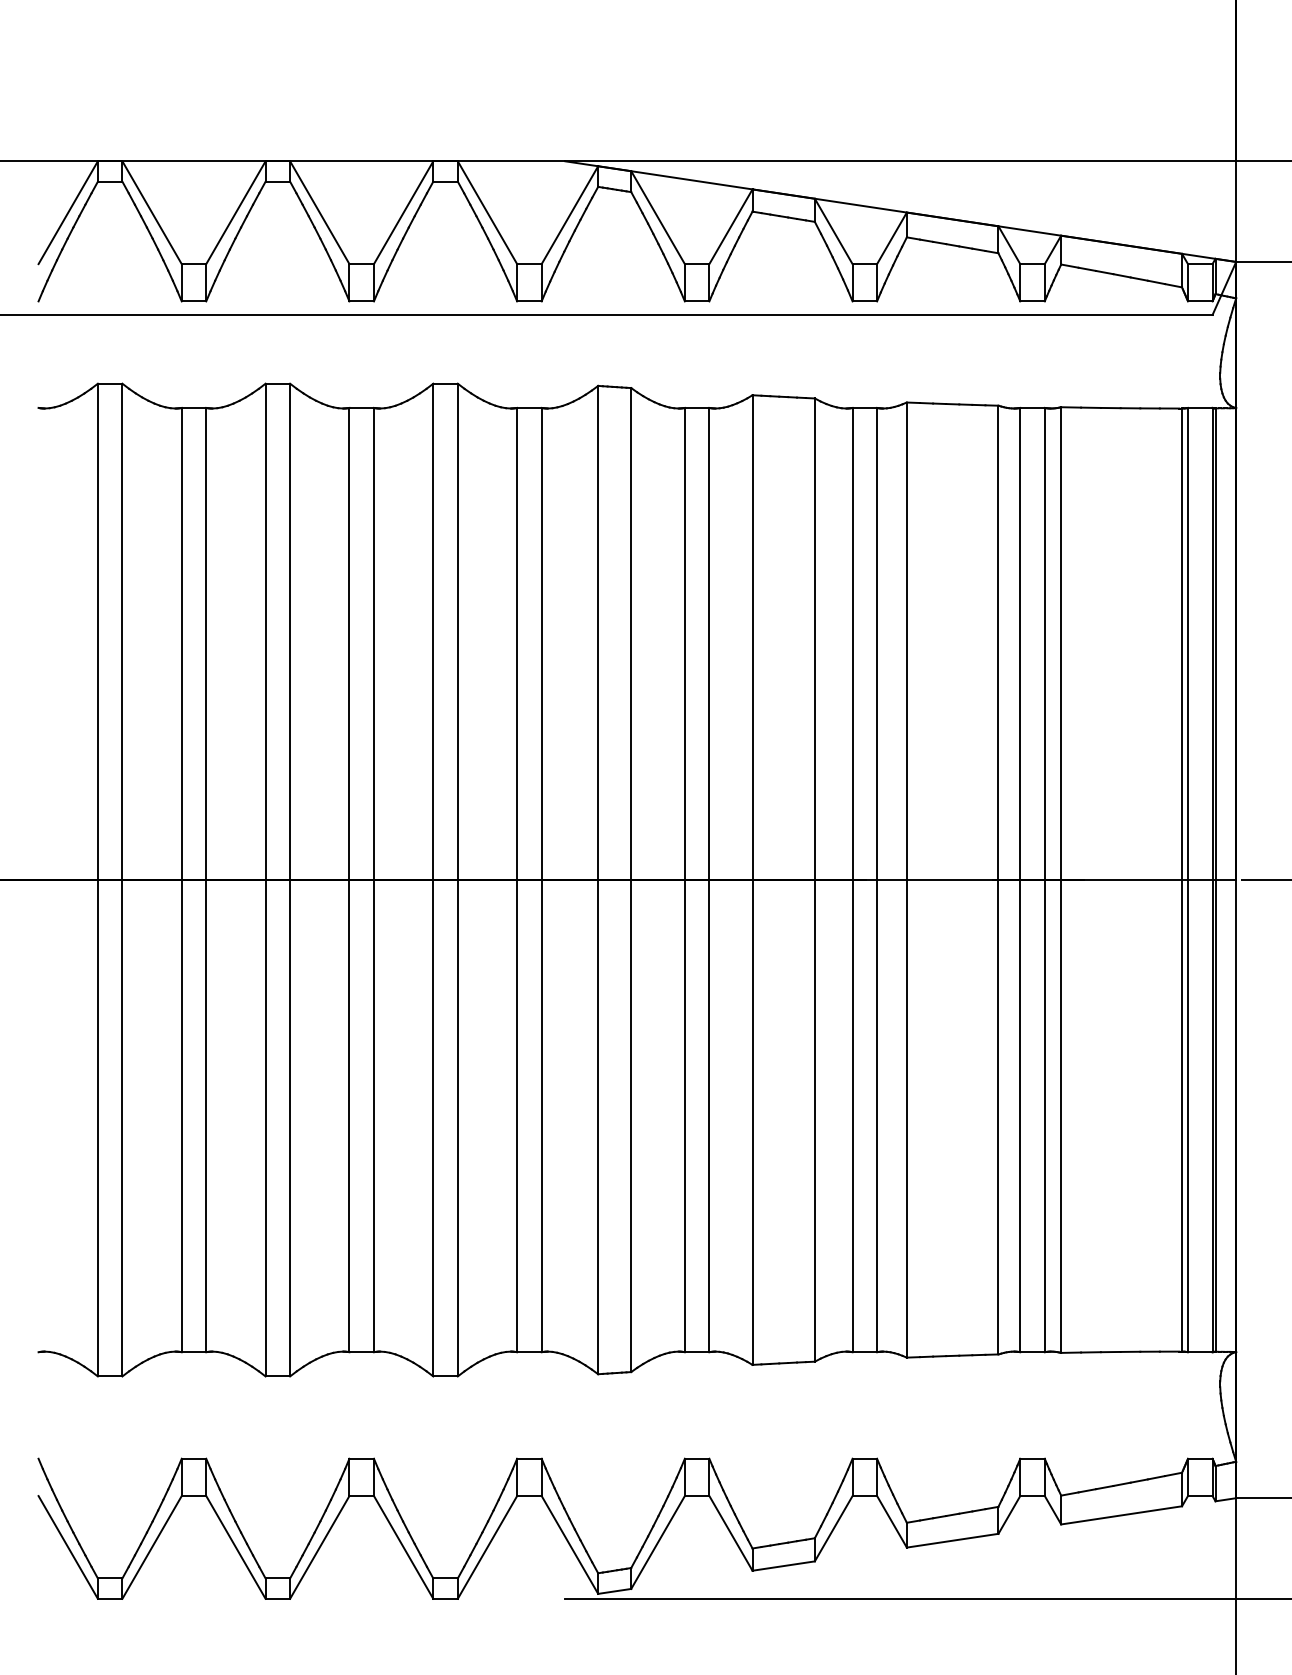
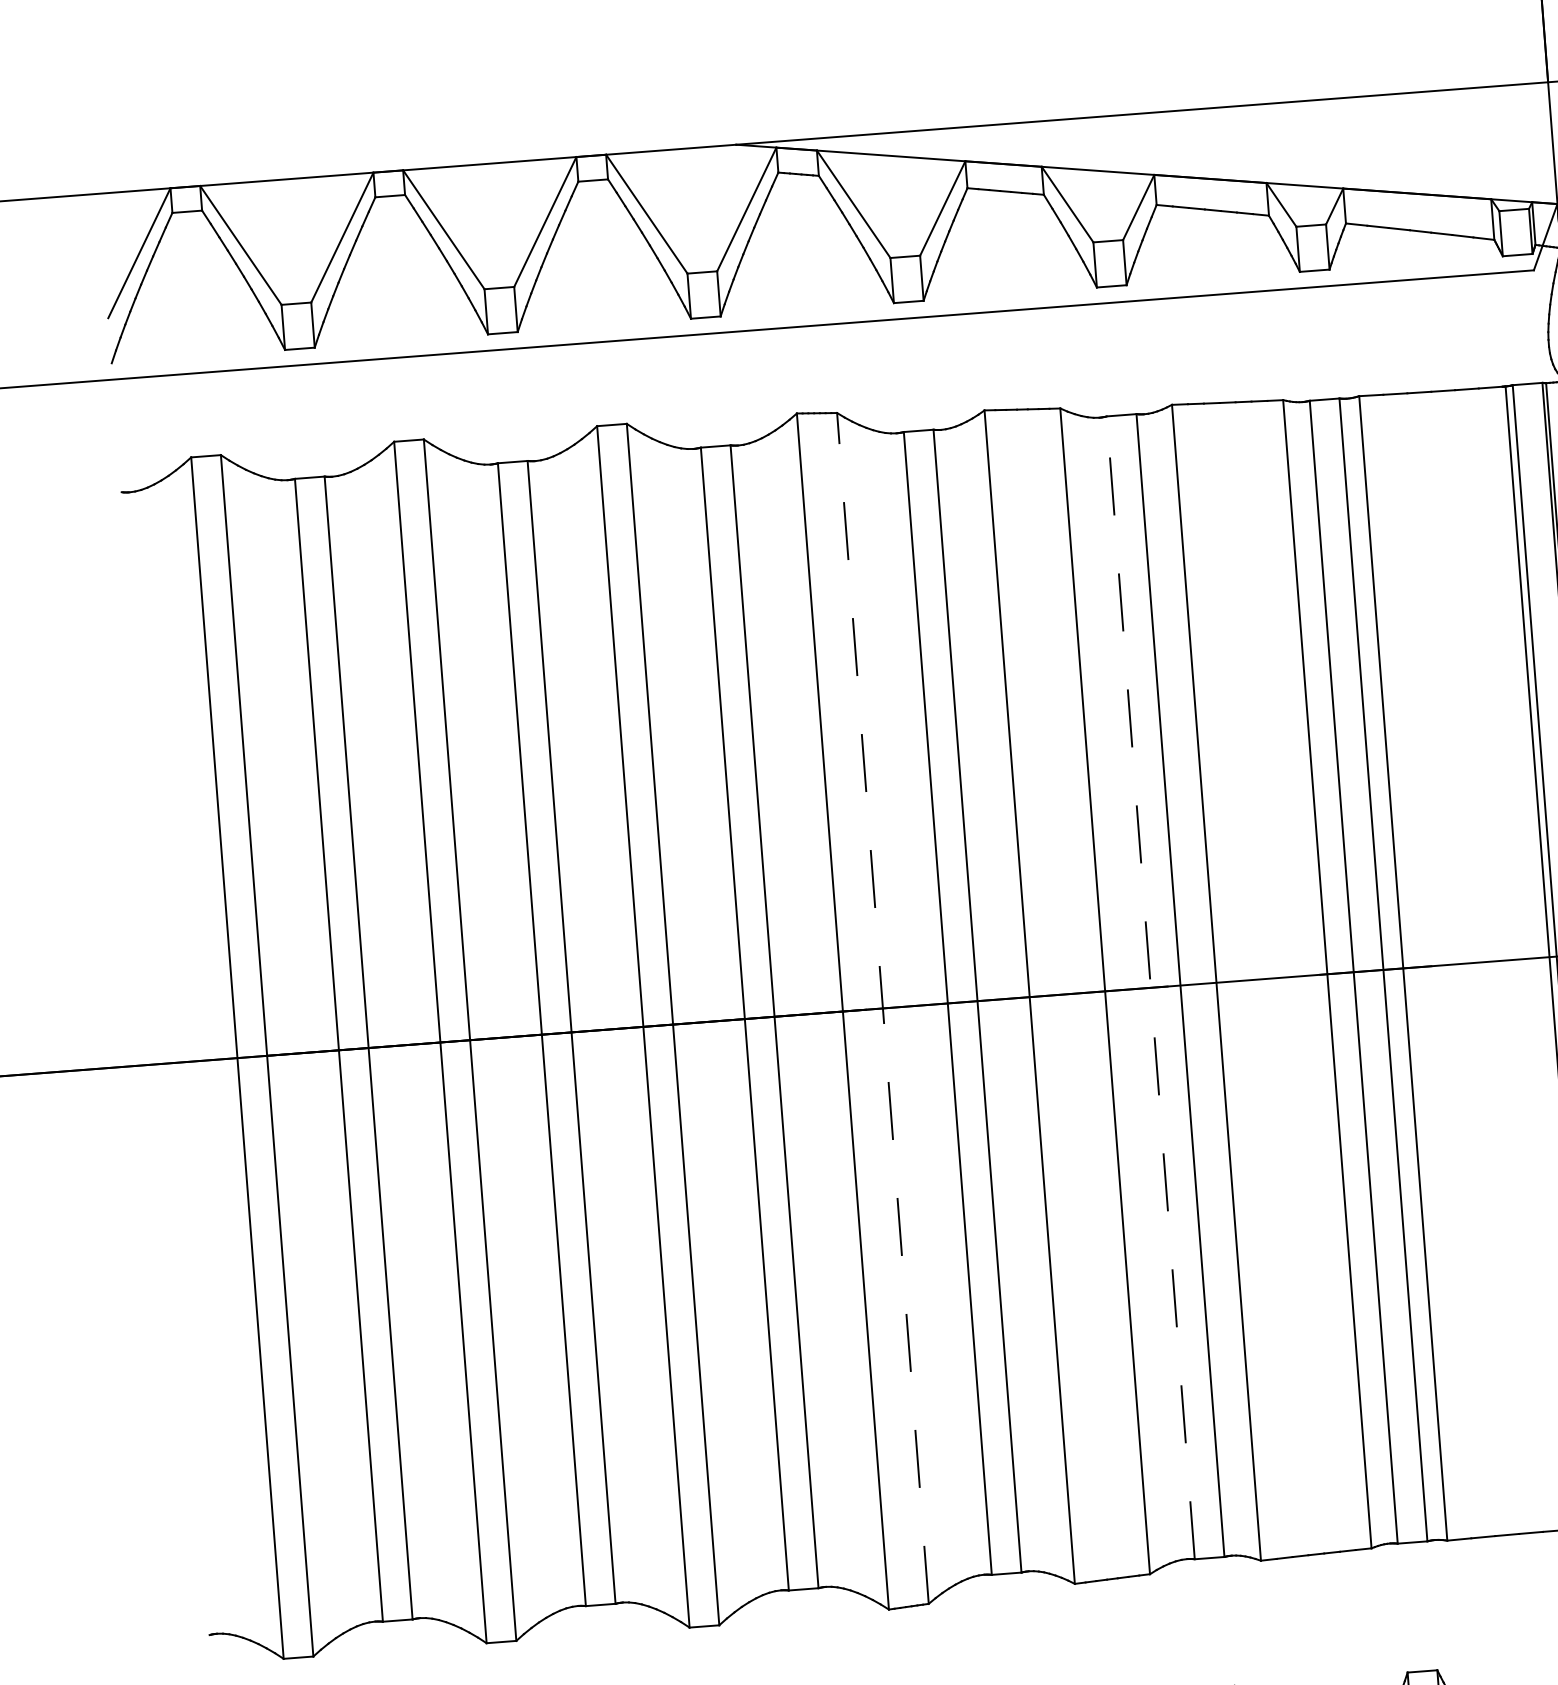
line: (631, 879) -> (883, 1007), solid -> dashed
line: (852, 879) -> (1150, 987), solid -> dashed

